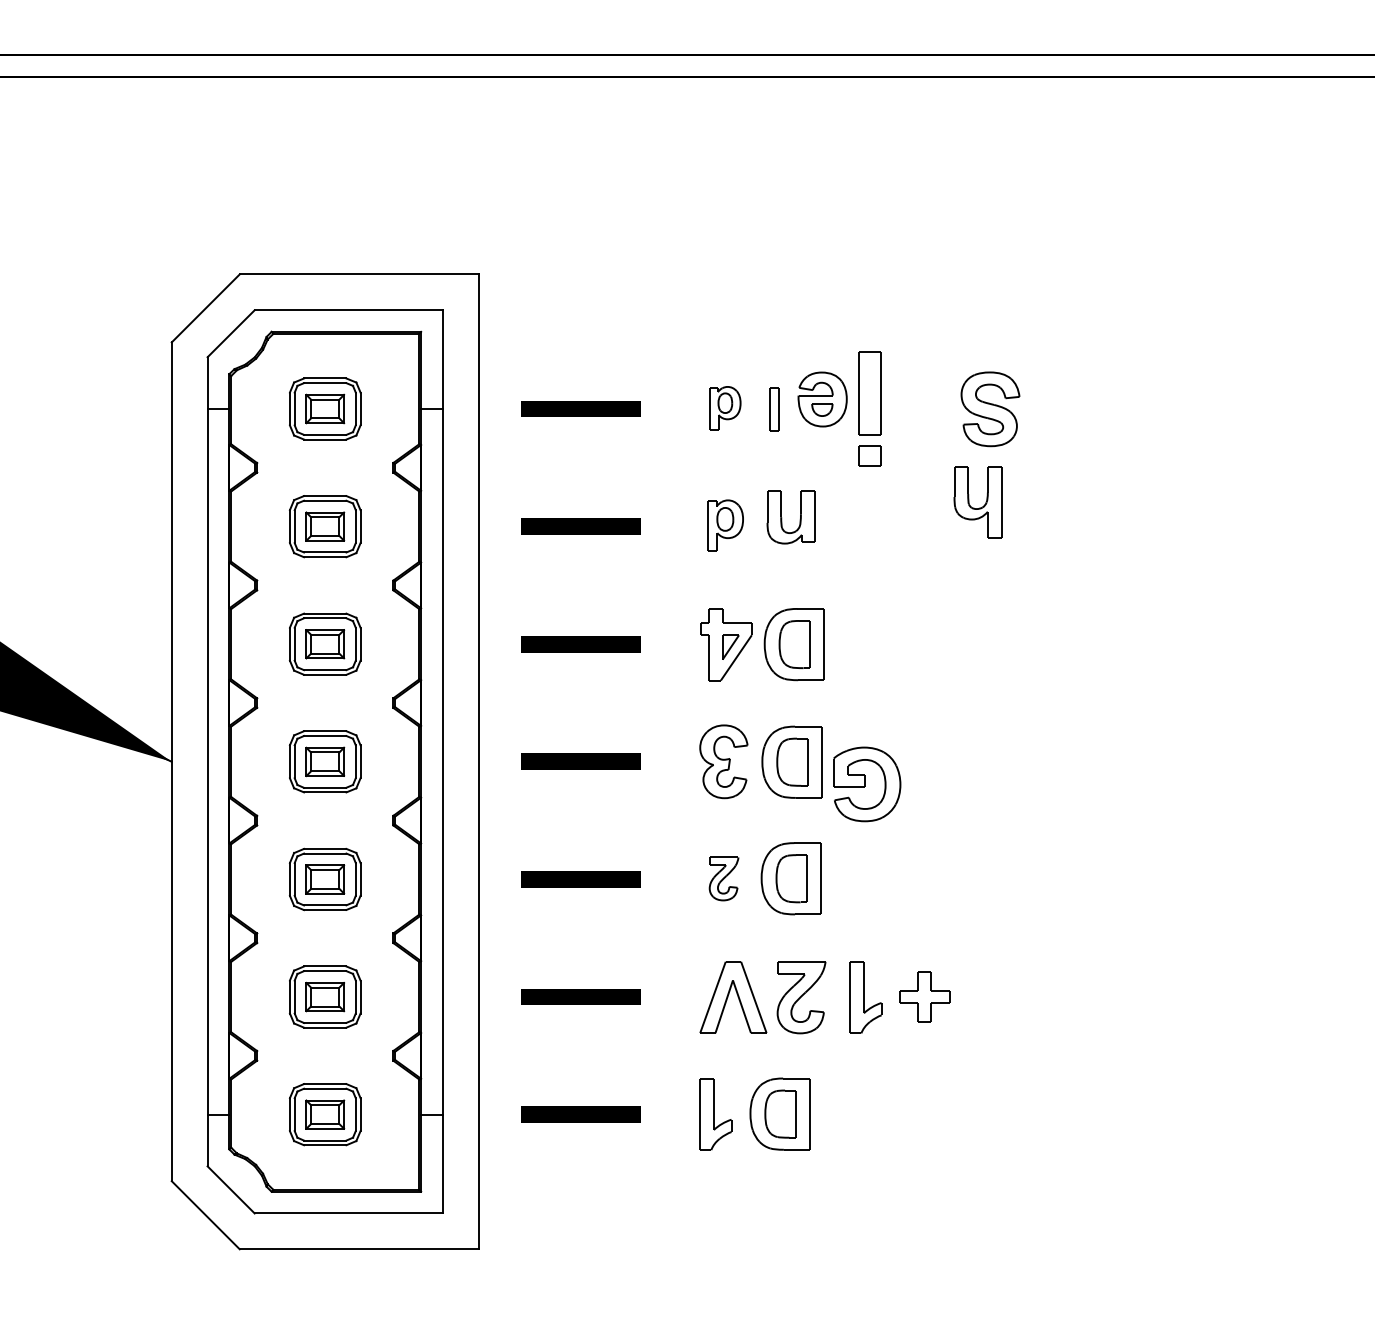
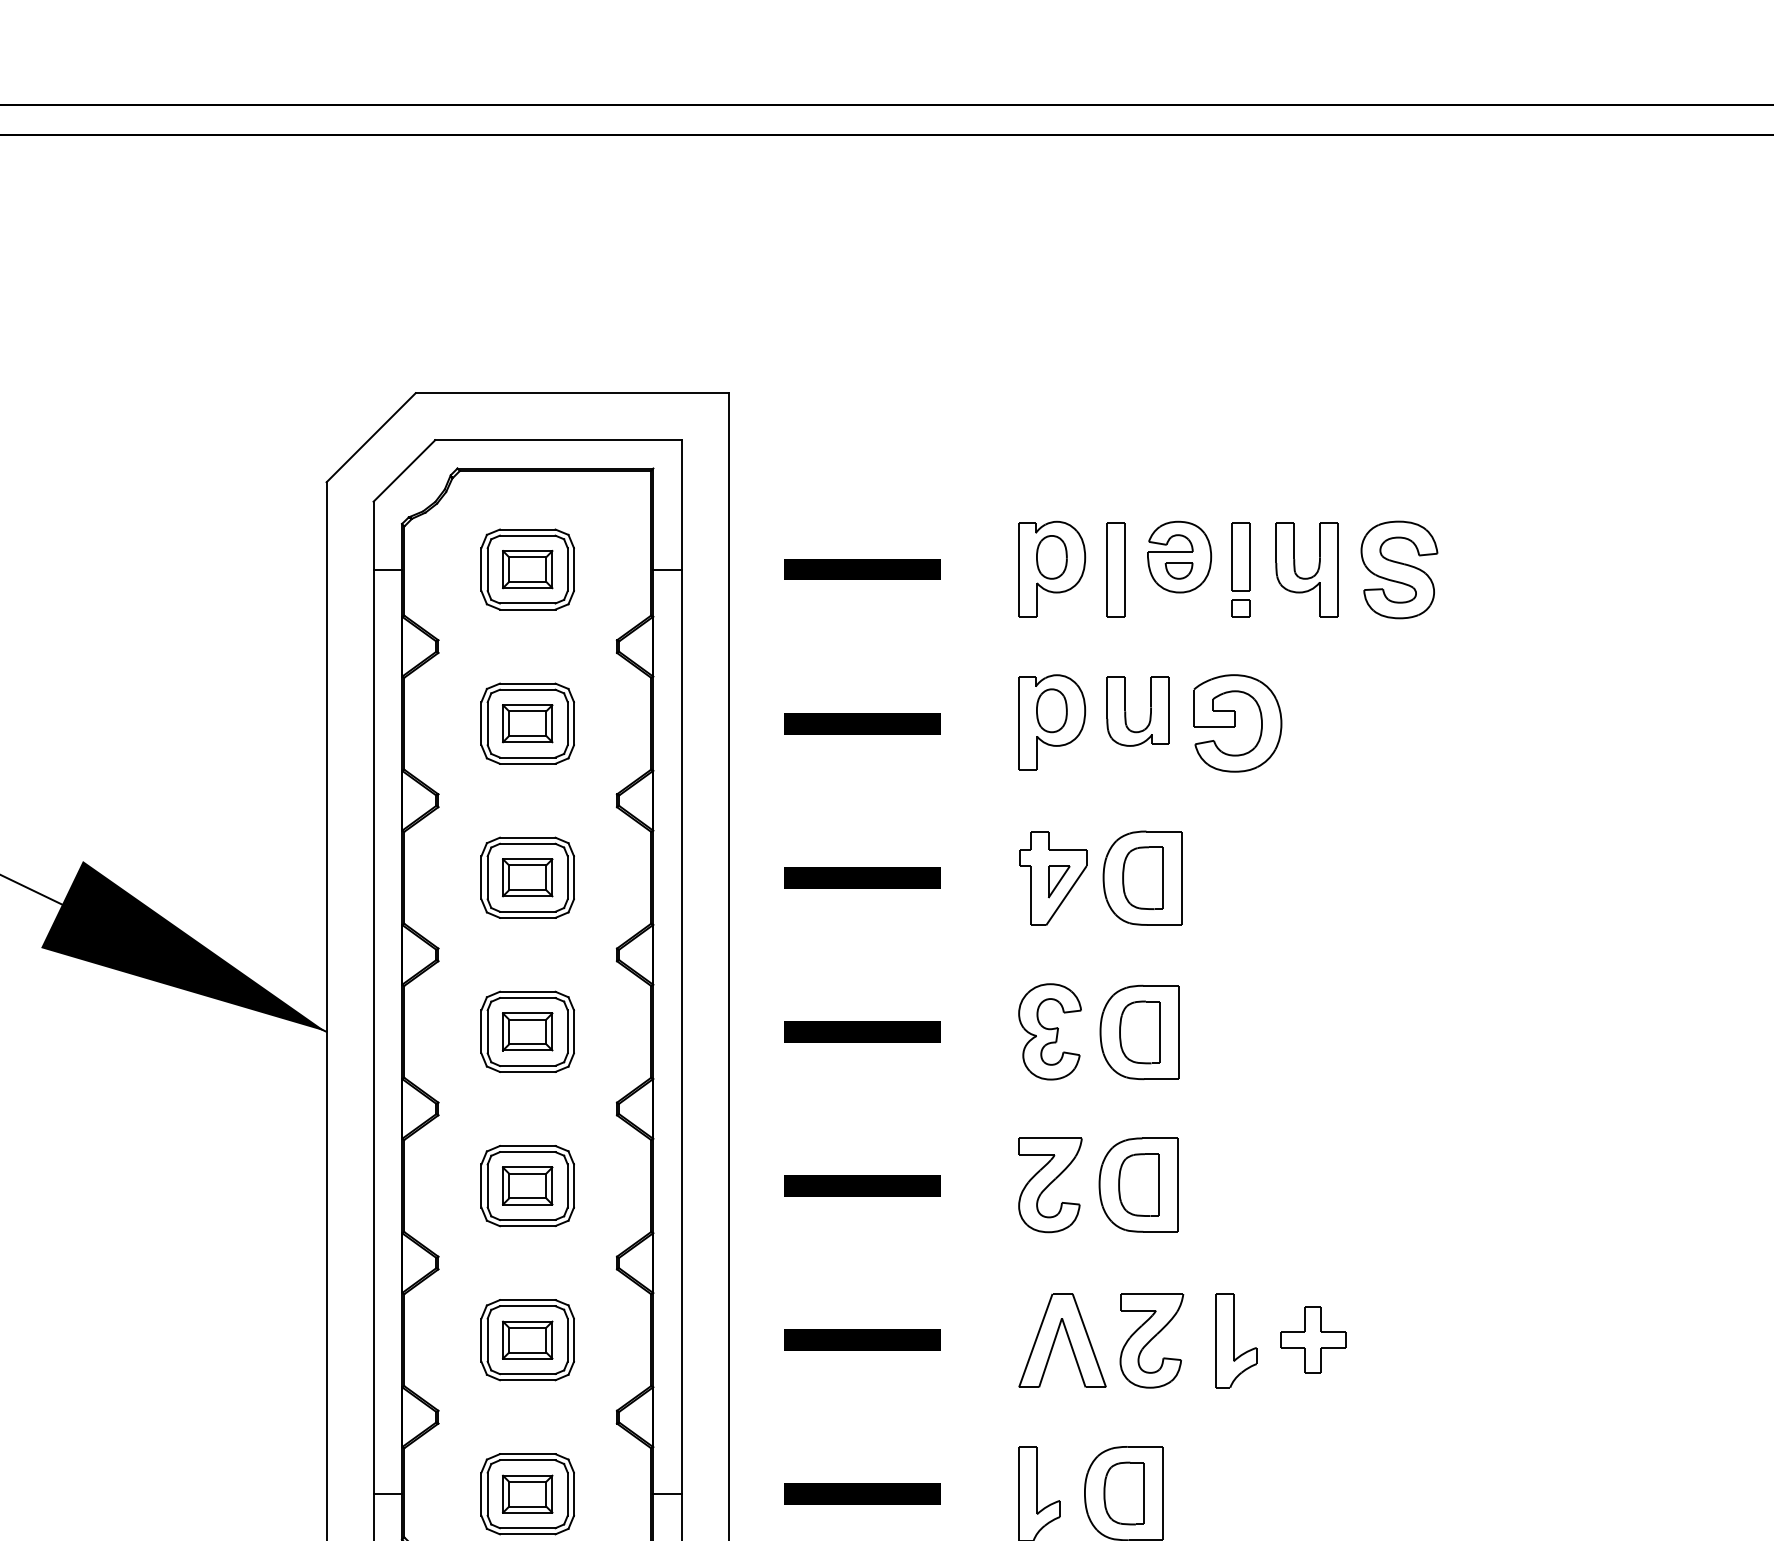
part: (725, 408) -> (1052, 568), size x1.67
part: (774, 409) -> (1116, 570), size x1.67
part: (869, 409) -> (1240, 570), size x0.62
part: (977, 502) -> (1306, 570), moved
part: (725, 525) -> (1052, 722), size x1.43
part: (867, 784) -> (1238, 723), moved
part: (723, 878) -> (1049, 1184), size x1.67

